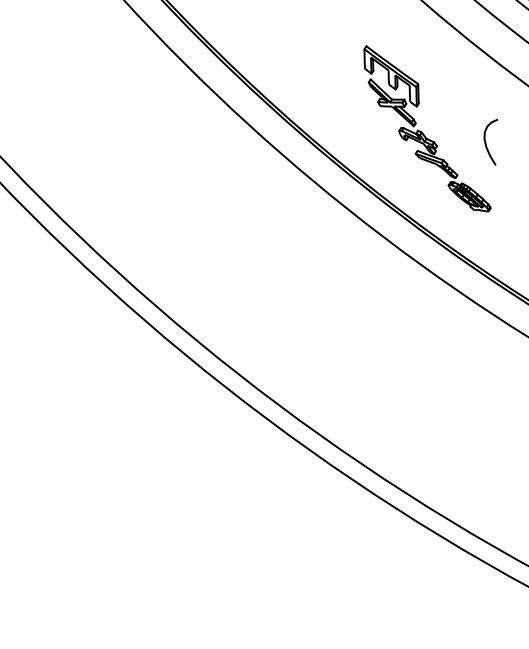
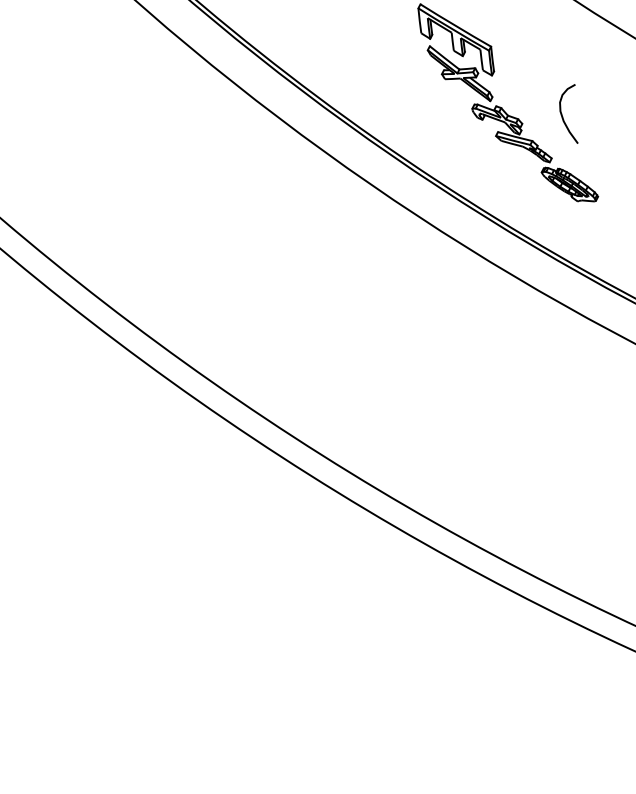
curve: (486, 142) -> (563, 115), moved

